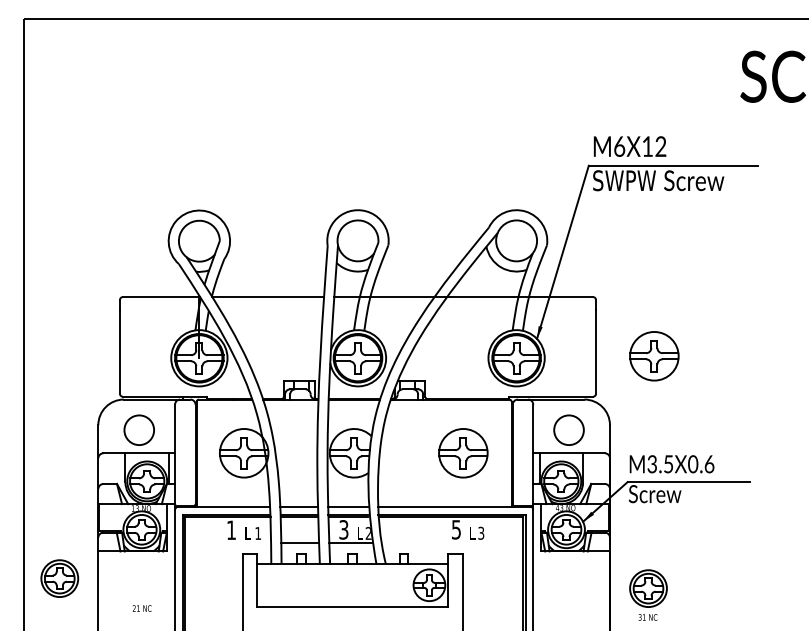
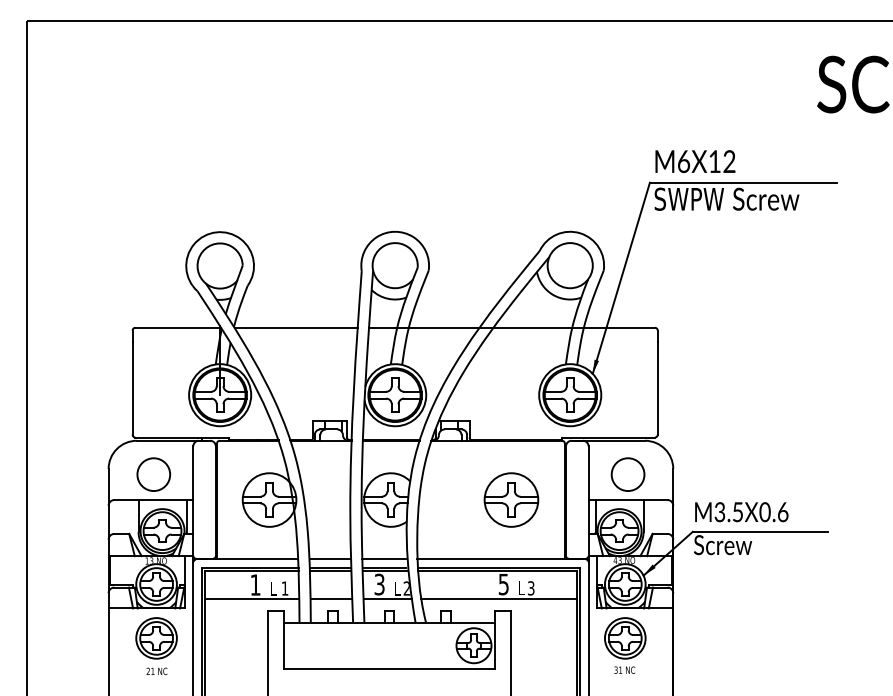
part: (654, 356) -> (722, 393), removed
line: (228, 542) -> (252, 598), added
line: (452, 542) -> (499, 598), added
part: (59, 578) -> (156, 638), moved
part: (648, 594) -> (625, 644), moved

